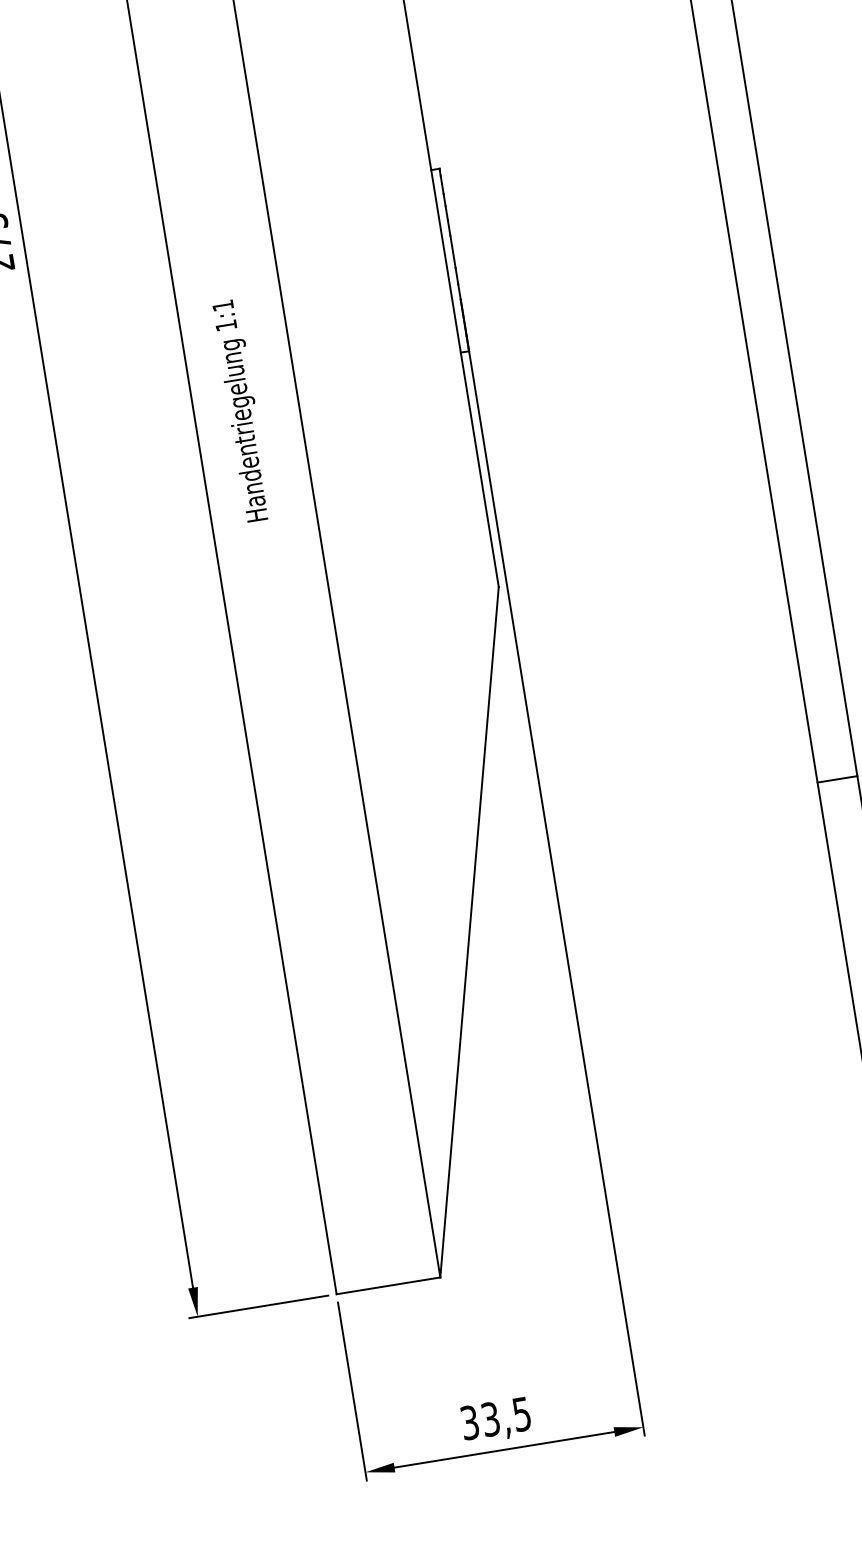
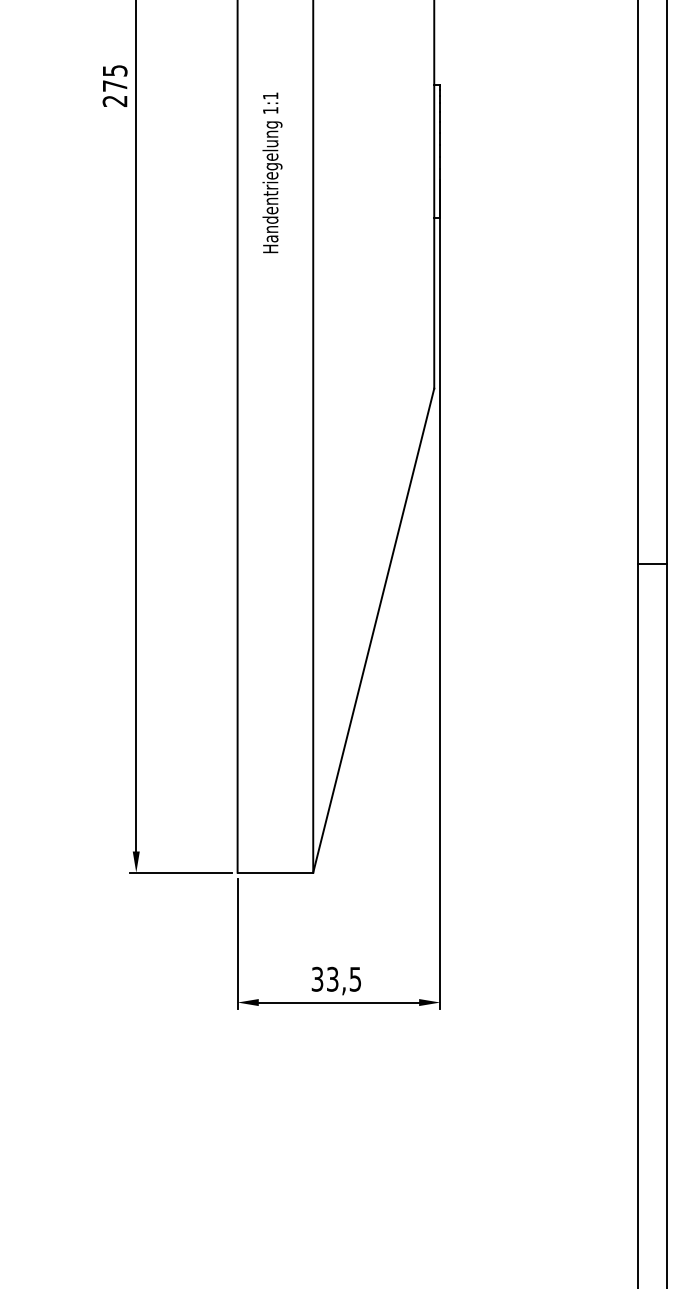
text: (242, 410) -> (272, 172), moved

